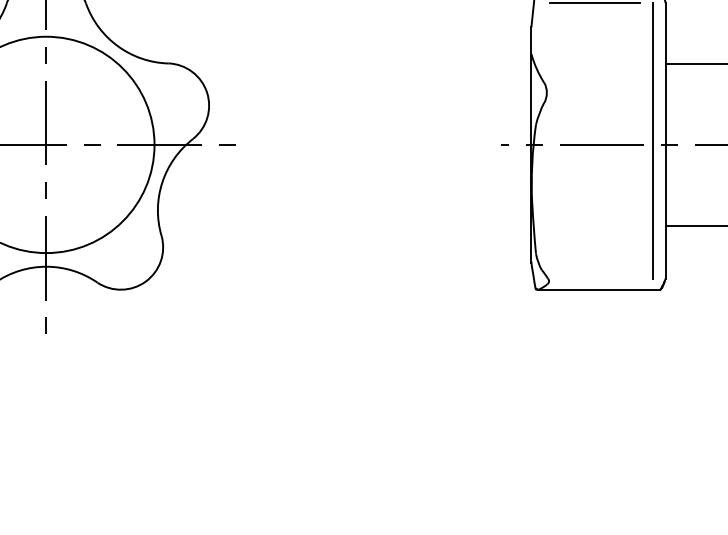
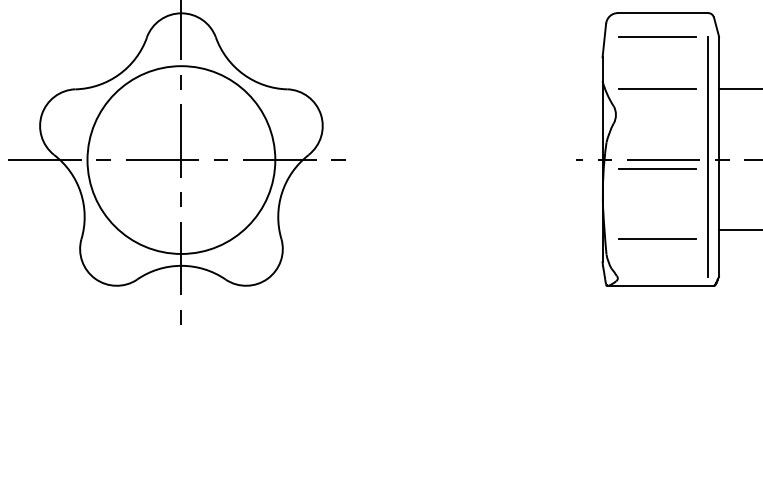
line: (594, 62) -> (657, 88), added
line: (594, 155) -> (657, 169), added
line: (594, 235) -> (657, 238), added

